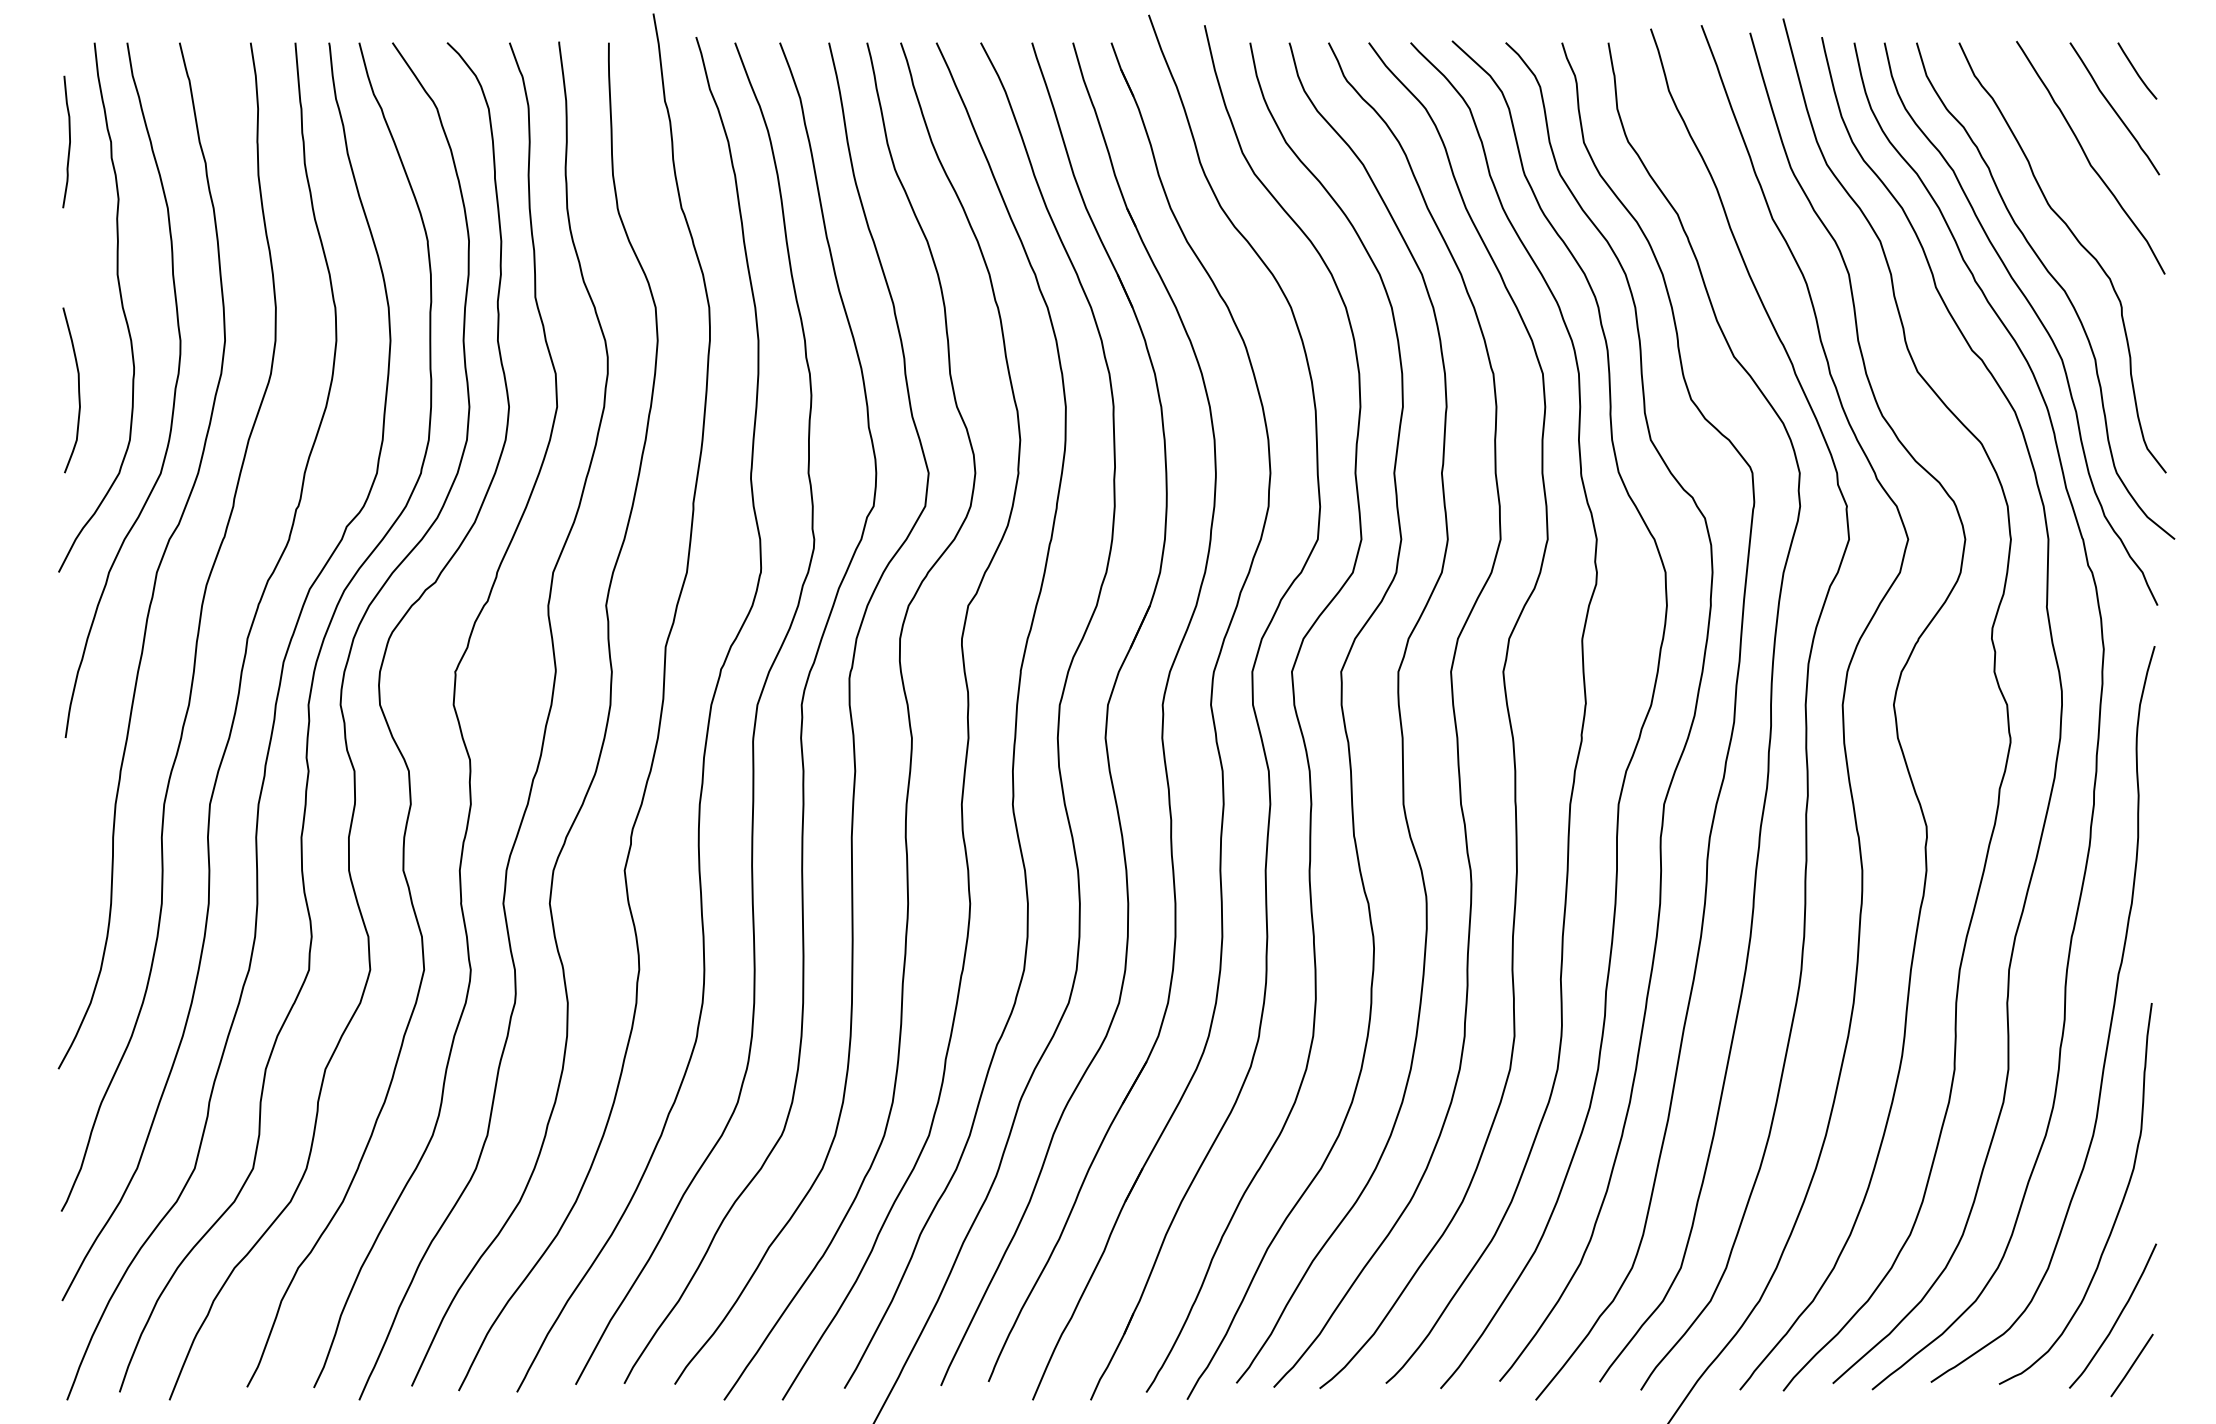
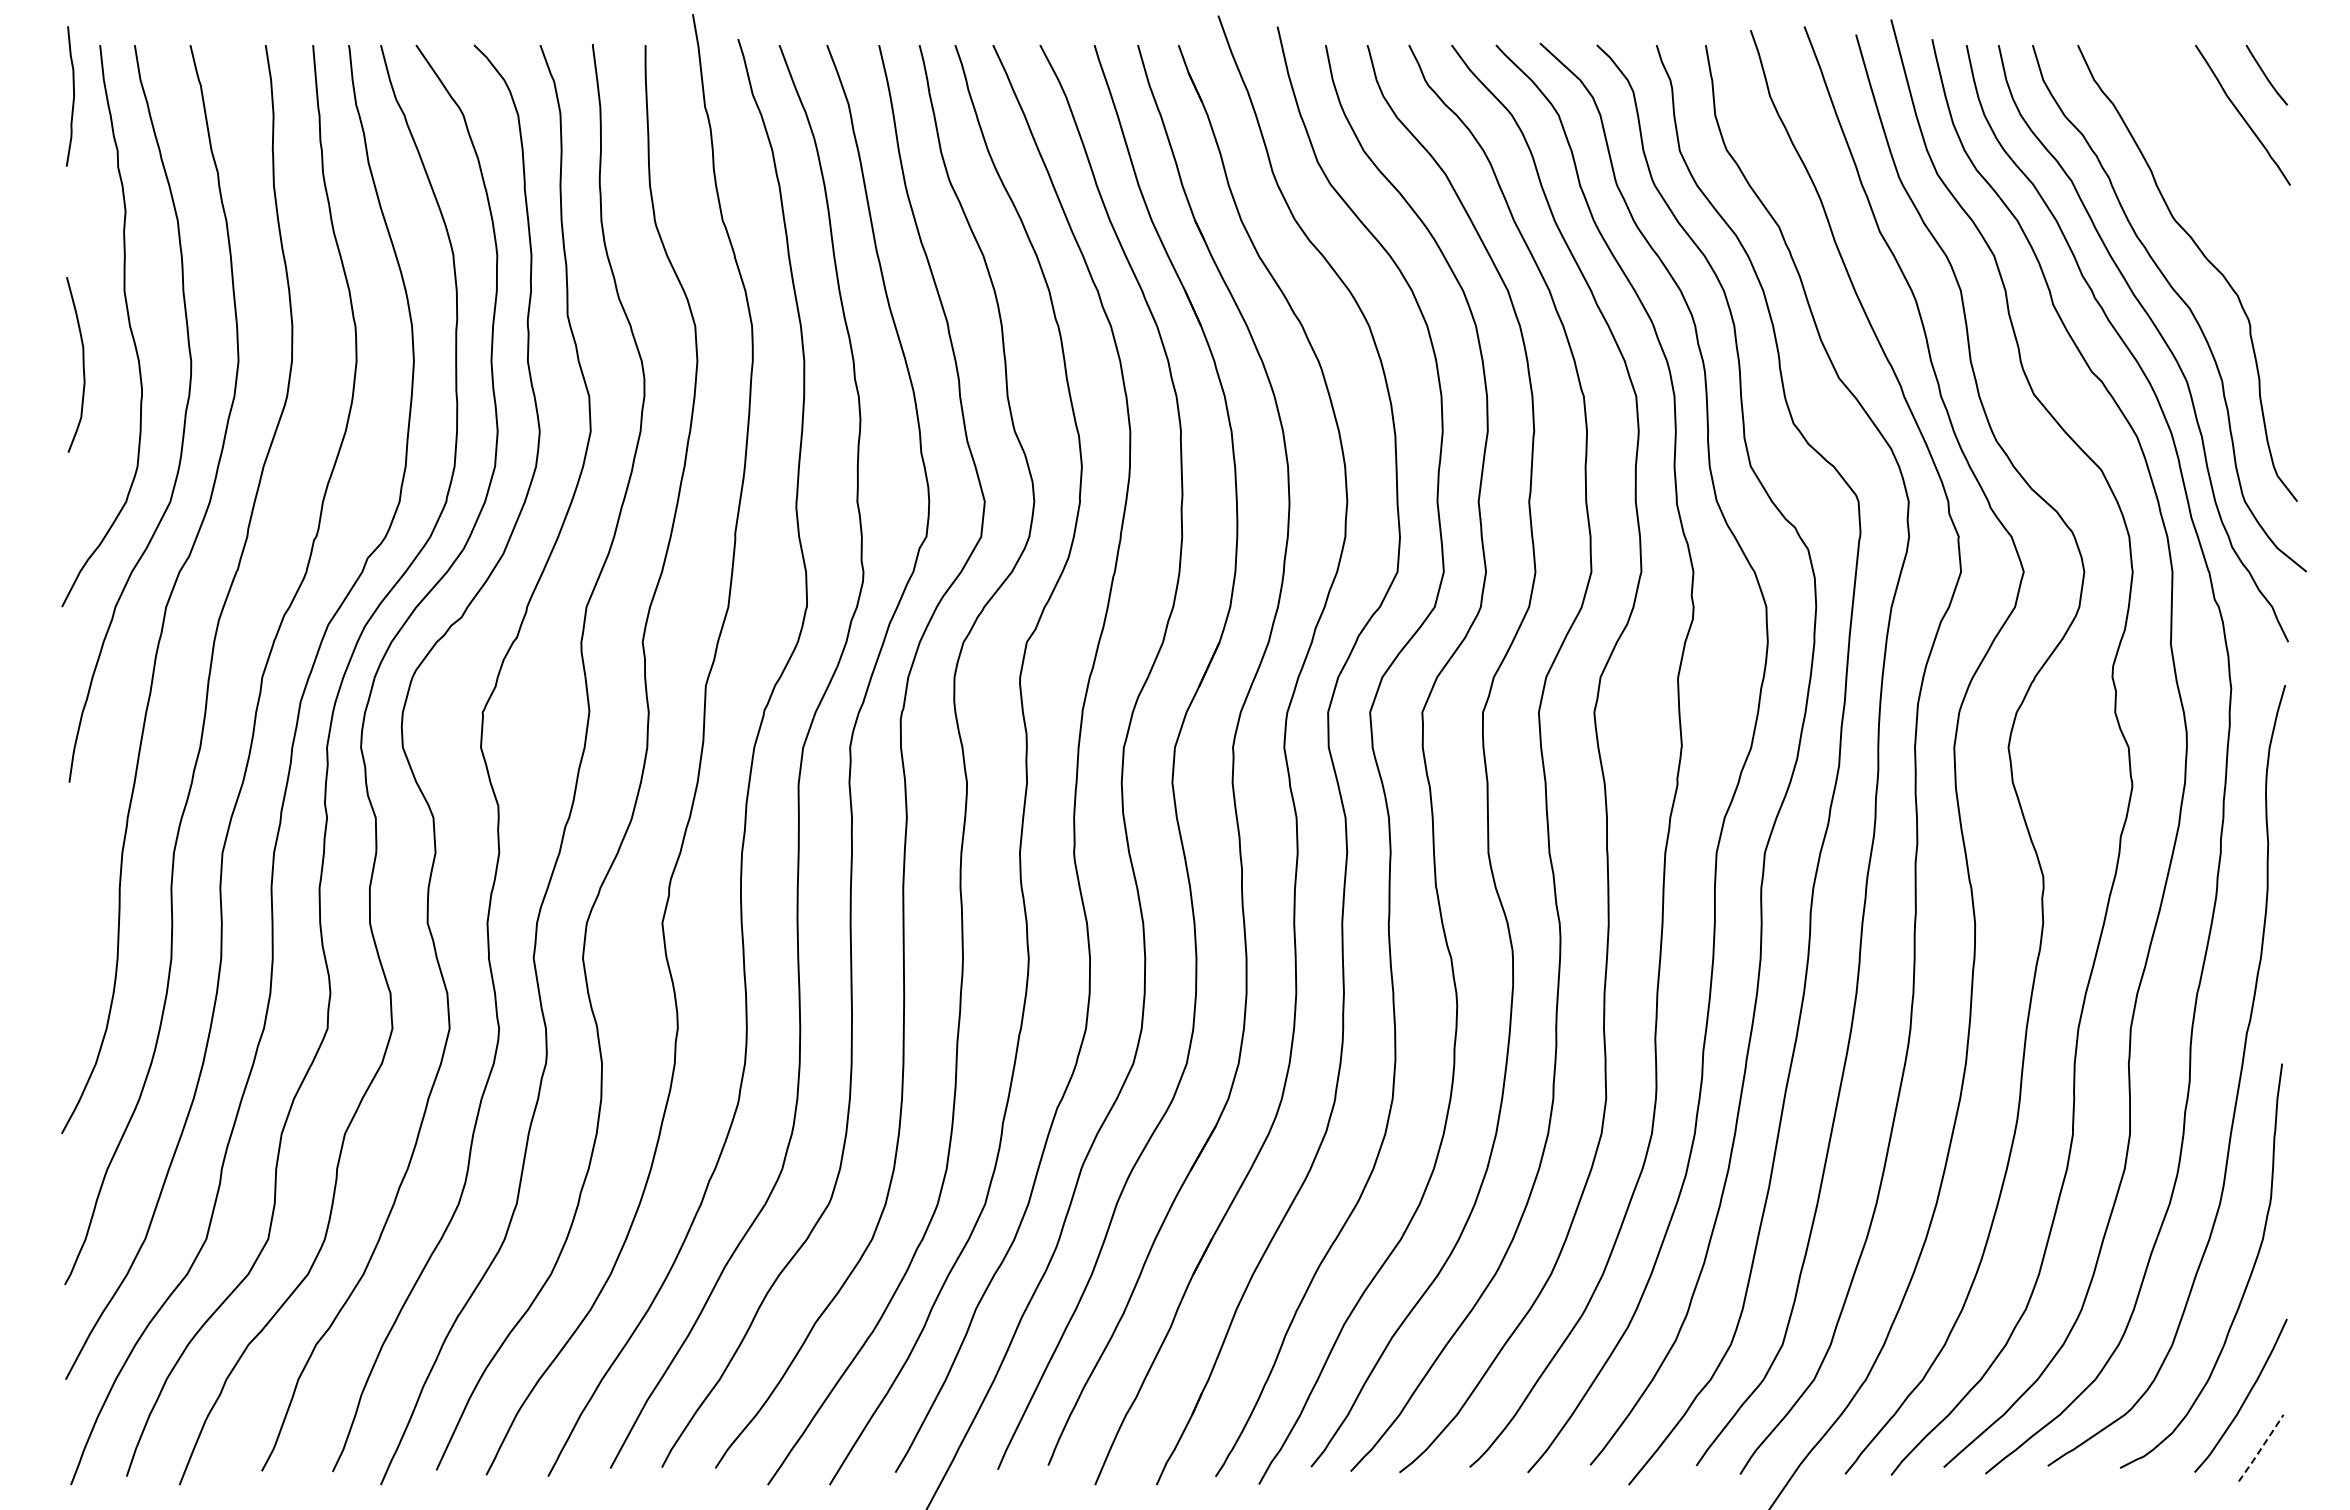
curve: (69, 142) -> (73, 96), moved
curve: (2088, 159) -> (2215, 169), removed
curve: (77, 390) -> (82, 364), moved
line: (2132, 1365) -> (2261, 1448), solid -> dashed

